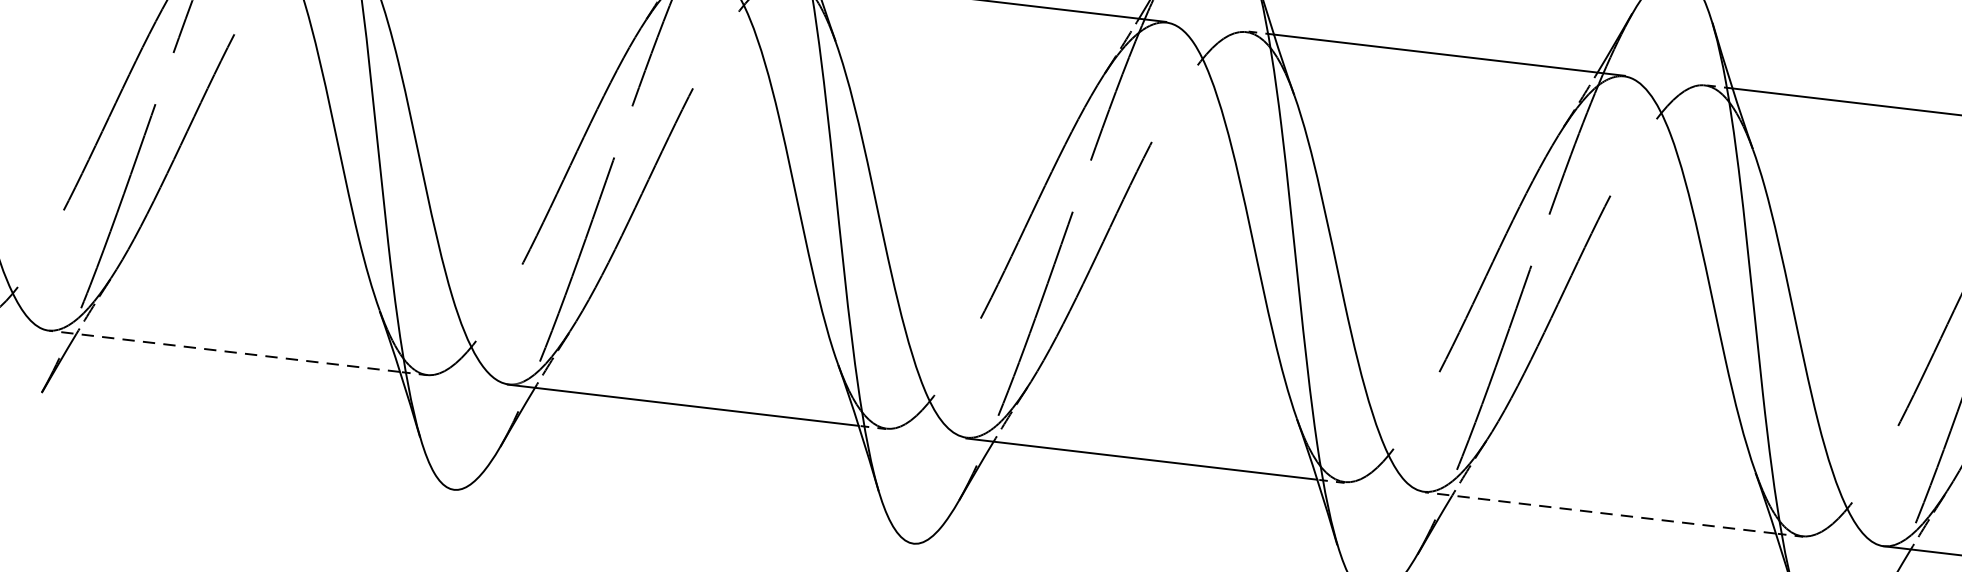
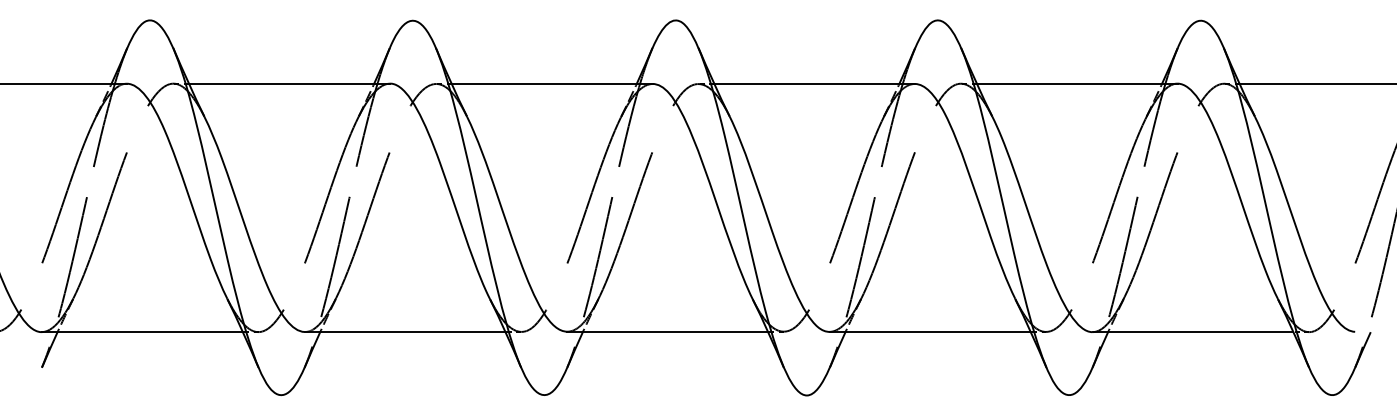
line: (222, 351) -> (141, 332), dashed -> solid
line: (1598, 513) -> (929, 332), dashed -> solid

